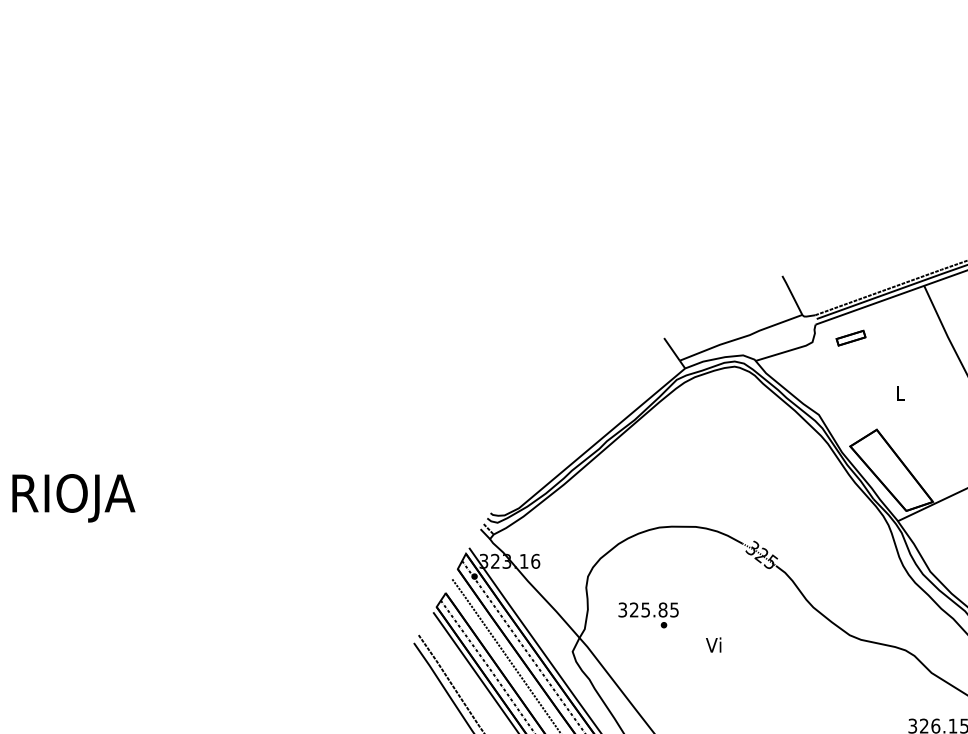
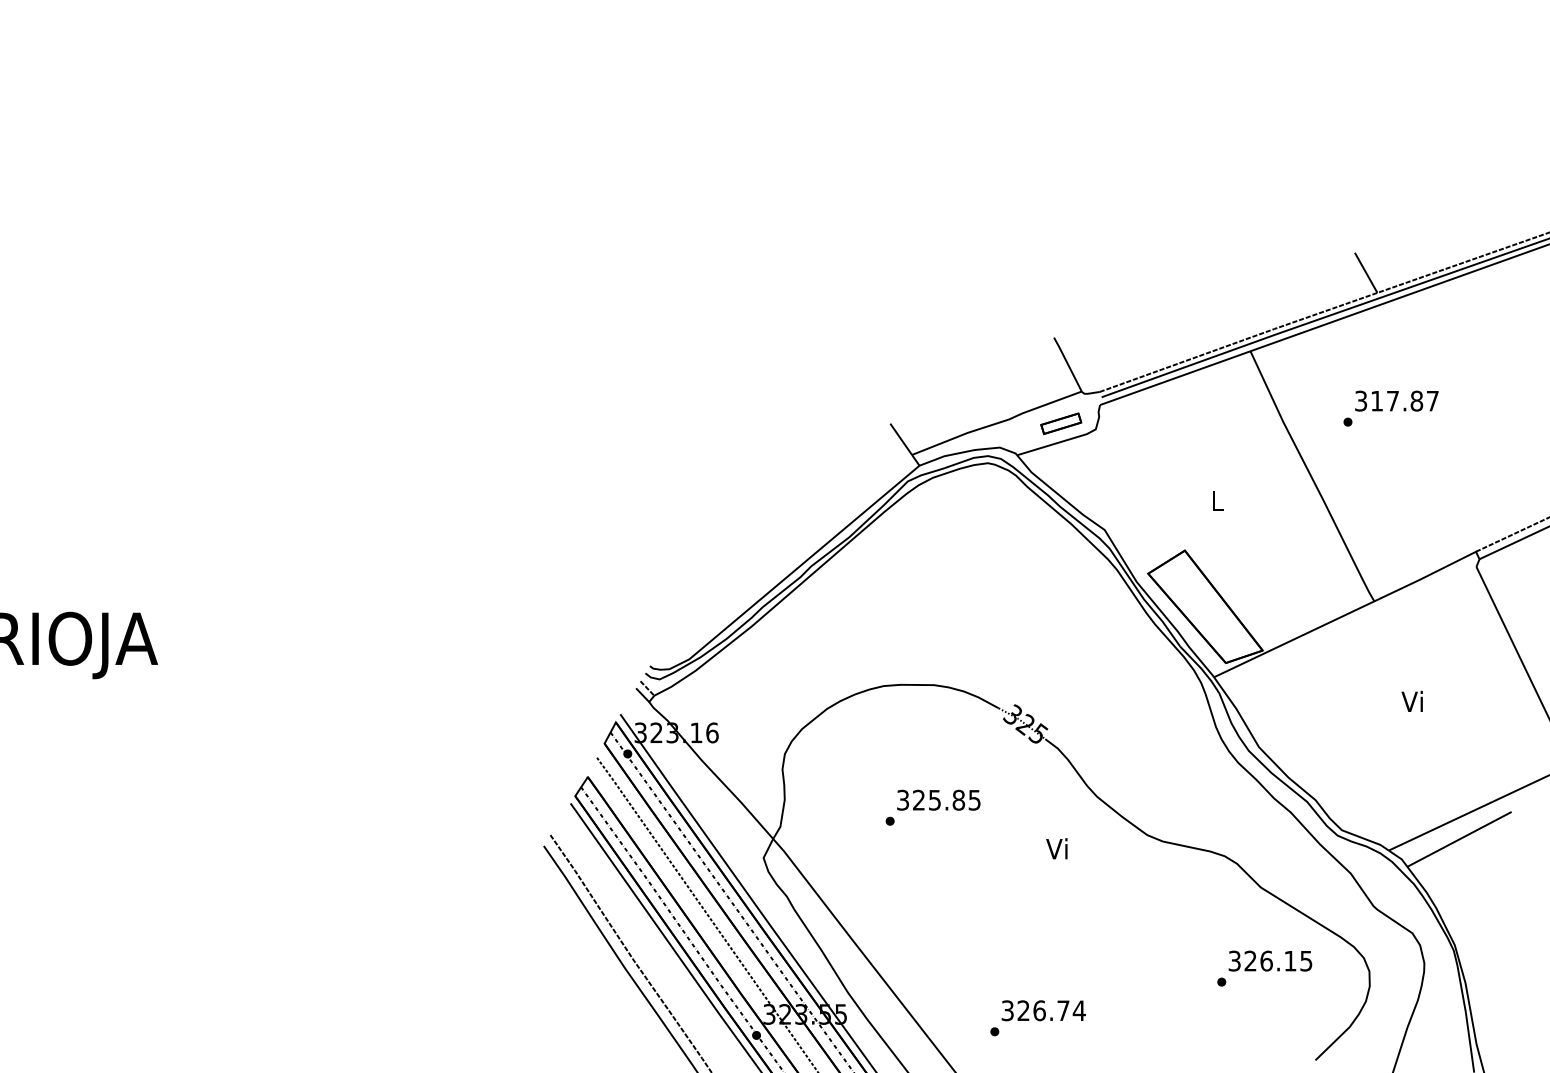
part: (851, 337) -> (1061, 423), moved
text: (648, 609) -> (938, 799), moved
text: (713, 644) -> (1056, 848), moved

